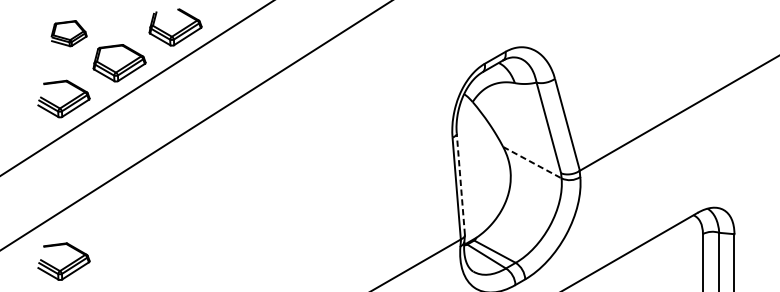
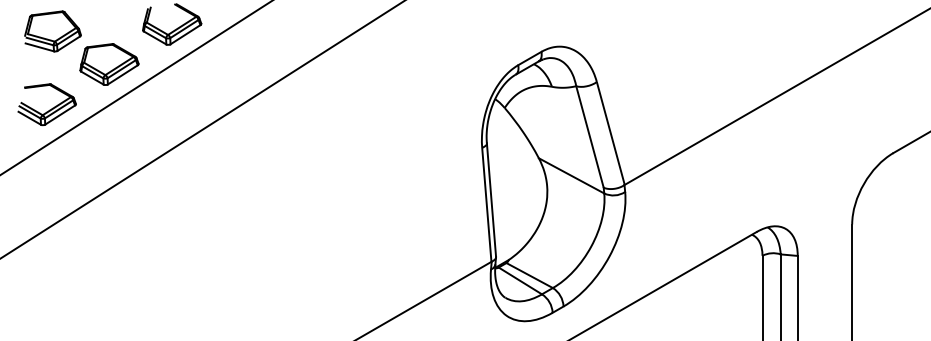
part: (68, 33) -> (52, 31), size x1.43
line: (533, 163) -> (572, 176), dashed -> solid
line: (460, 184) -> (491, 200), dashed -> solid
part: (63, 261) -> (46, 286), removed

